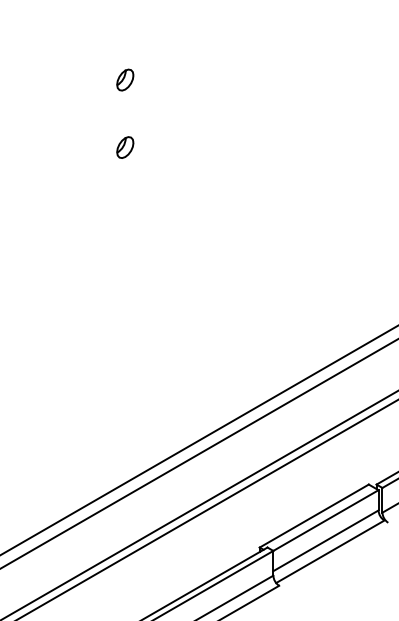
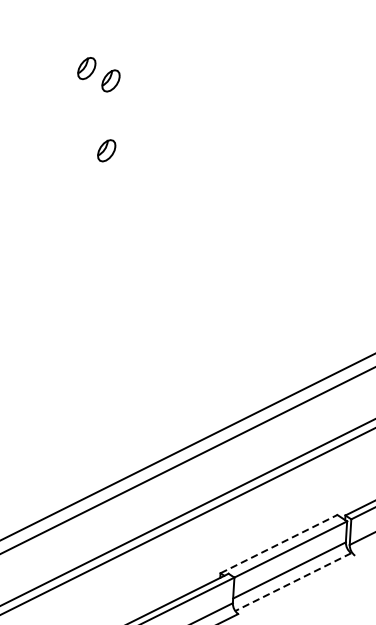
part: (101, 69) -> (87, 68), added
line: (314, 516) -> (279, 544), solid -> dashed
line: (329, 552) -> (292, 582), solid -> dashed

